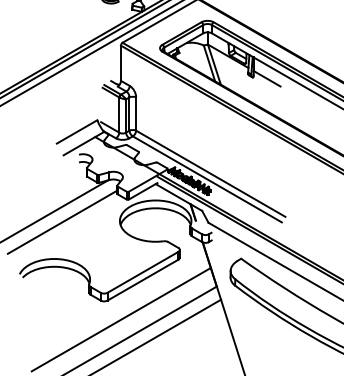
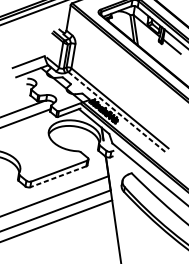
line: (207, 179) -> (116, 112), solid -> dashed
line: (143, 280) -> (58, 177), solid -> dashed

